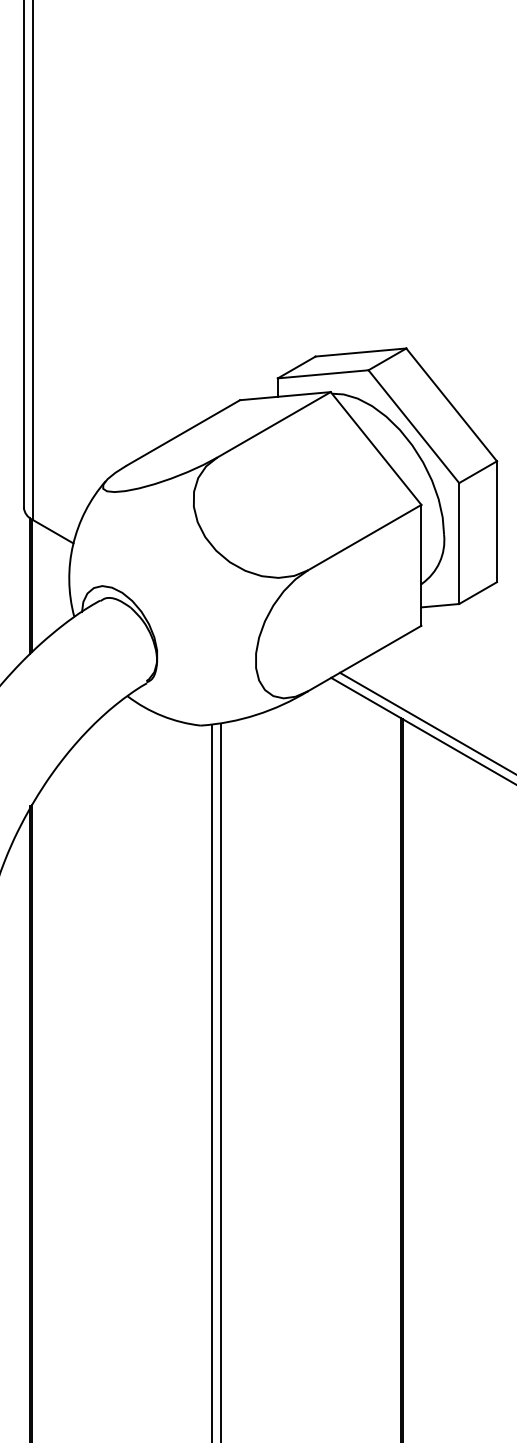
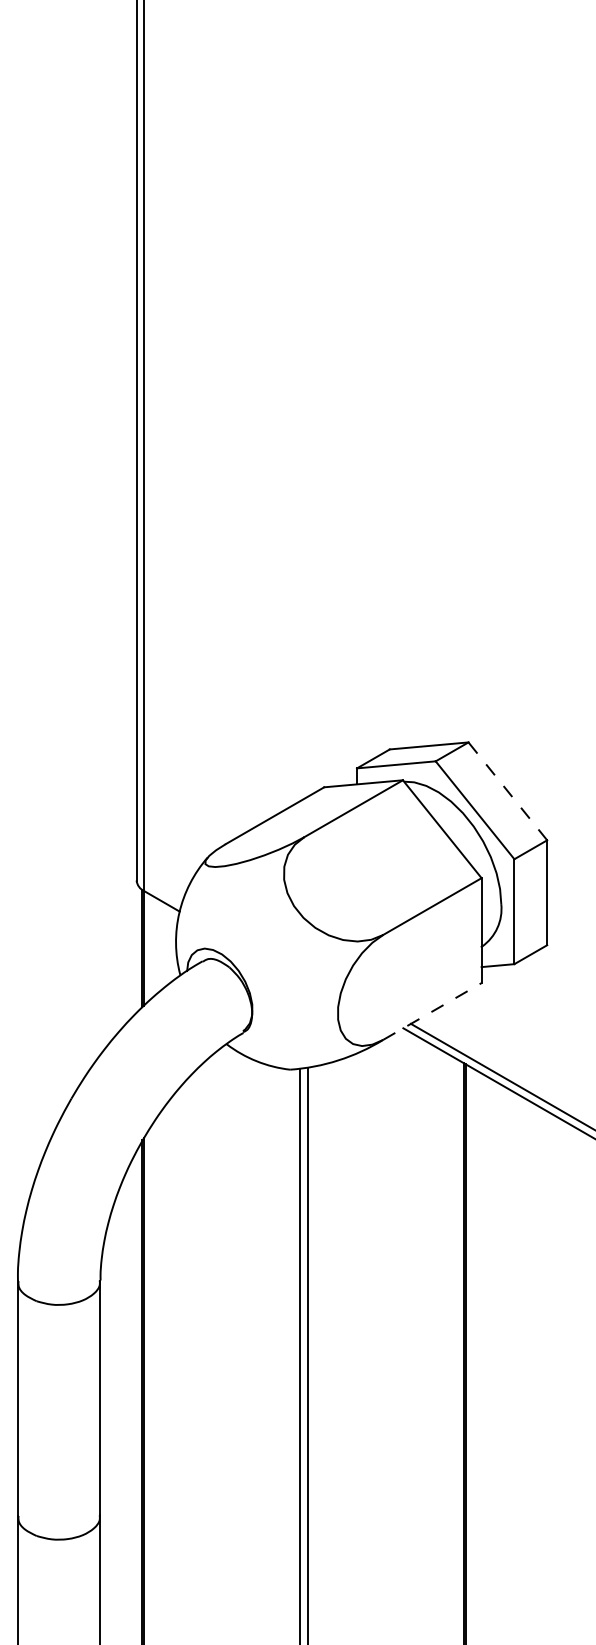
line: (451, 405) -> (507, 791), solid -> dashed
line: (364, 658) -> (432, 1011), solid -> dashed

